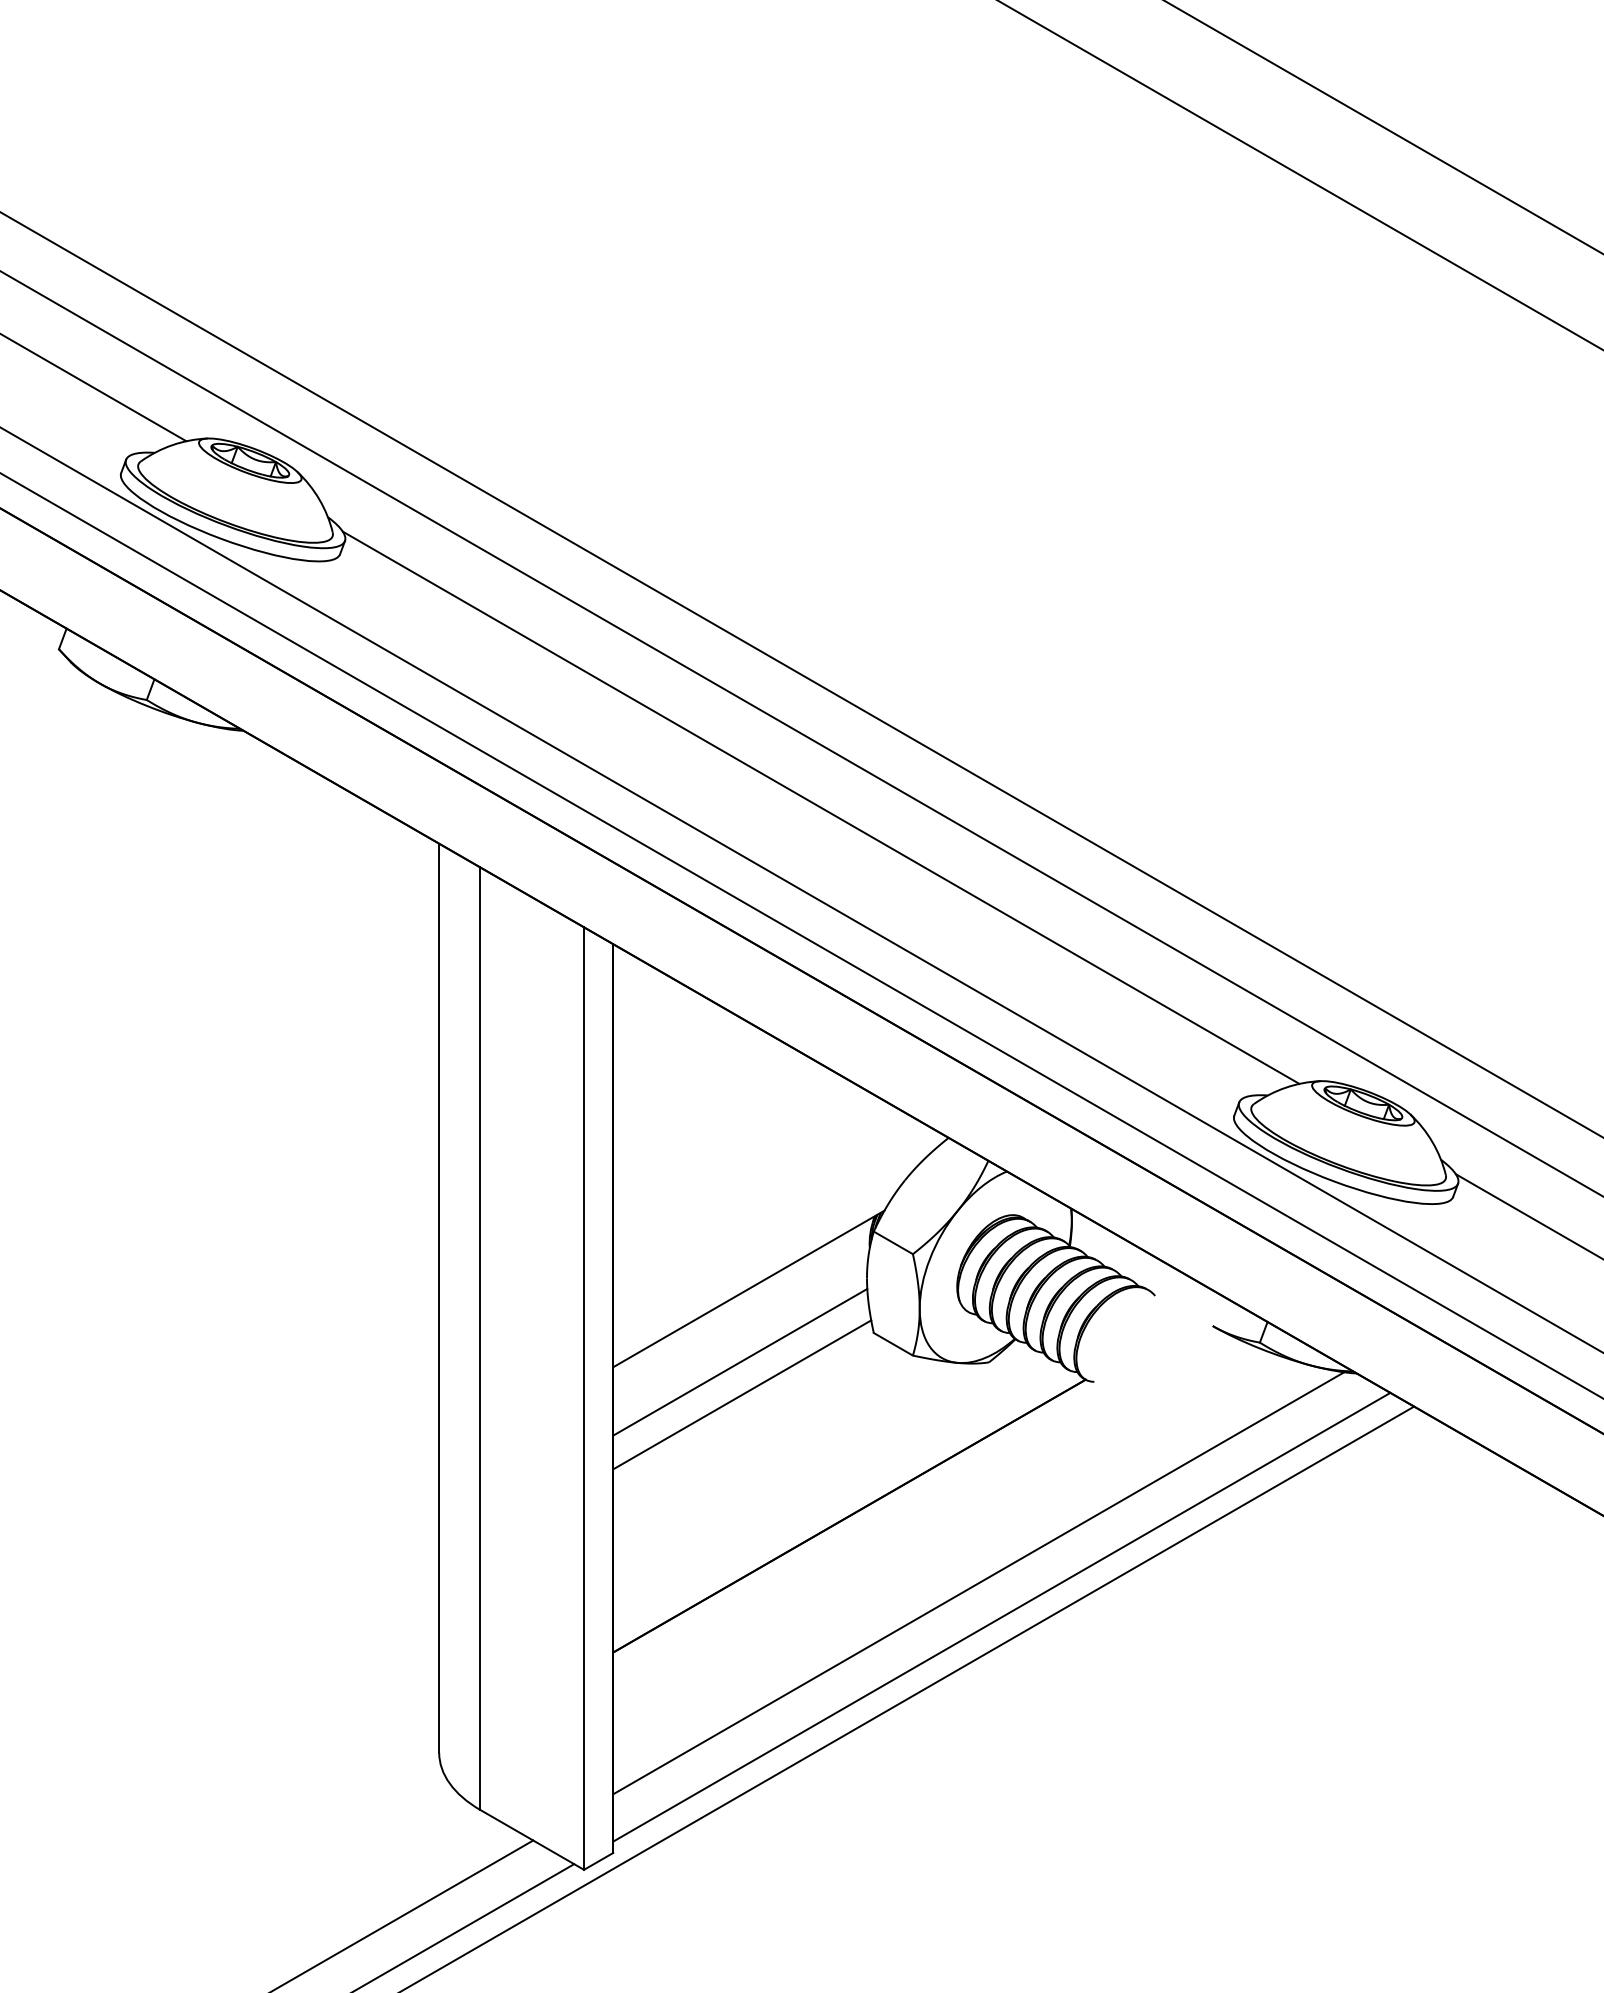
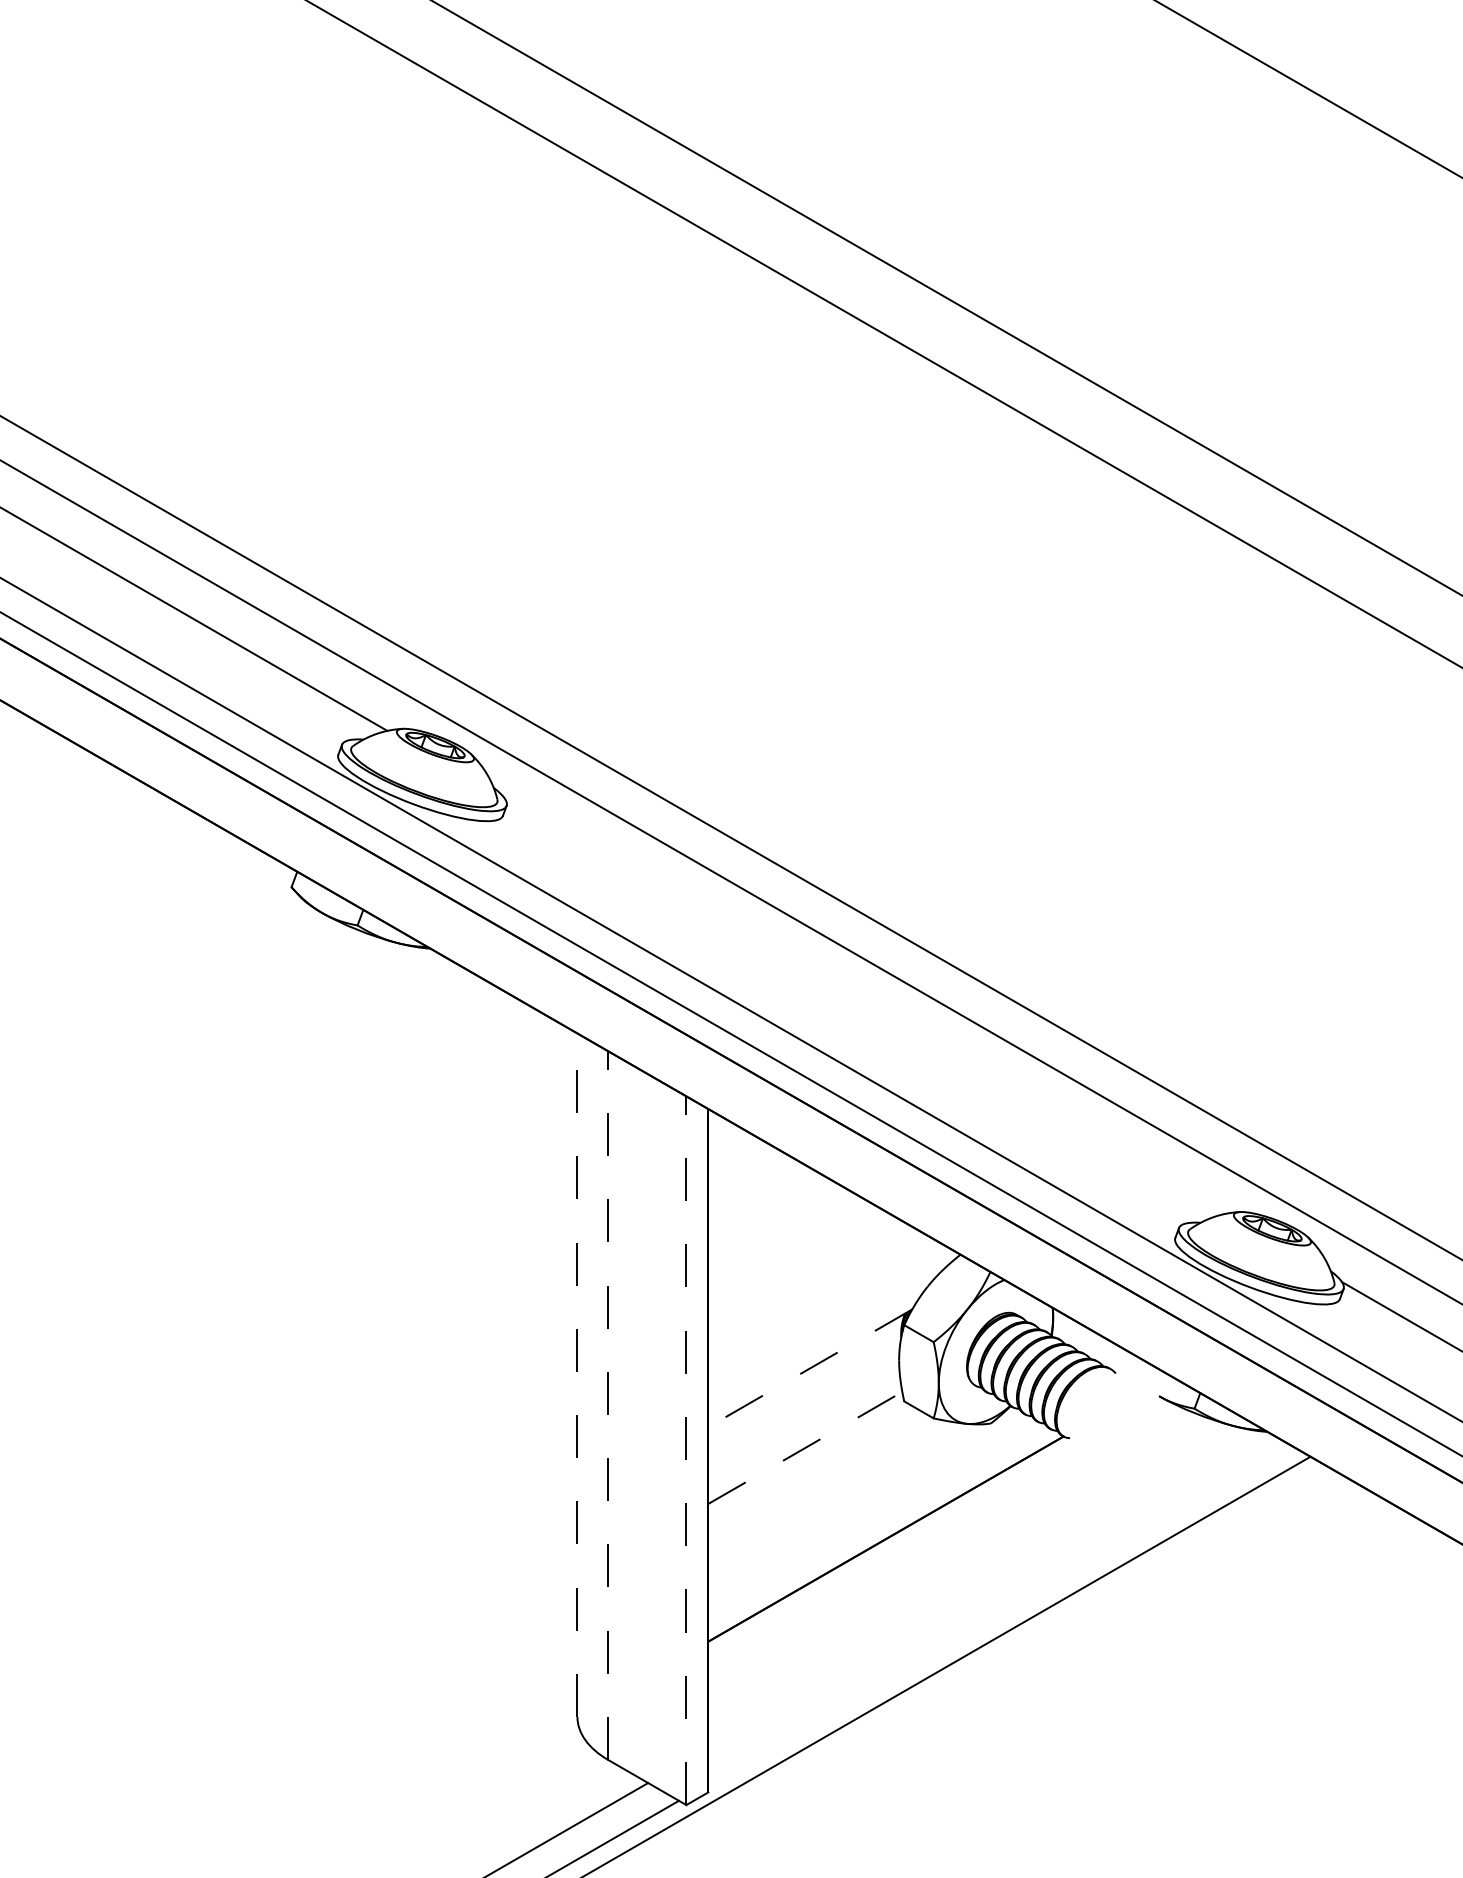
line: (820, 807) -> (864, 1006), removed
line: (749, 1289) -> (810, 1368), solid -> dashed
line: (439, 1298) -> (577, 1375), solid -> dashed
line: (480, 1338) -> (608, 1405), solid -> dashed
line: (739, 1362) -> (803, 1423), removed
line: (742, 1394) -> (805, 1447), solid -> dashed
line: (584, 1398) -> (686, 1450), solid -> dashed
line: (977, 1583) -> (982, 1589), removed
line: (1001, 1616) -> (1000, 1614), removed

